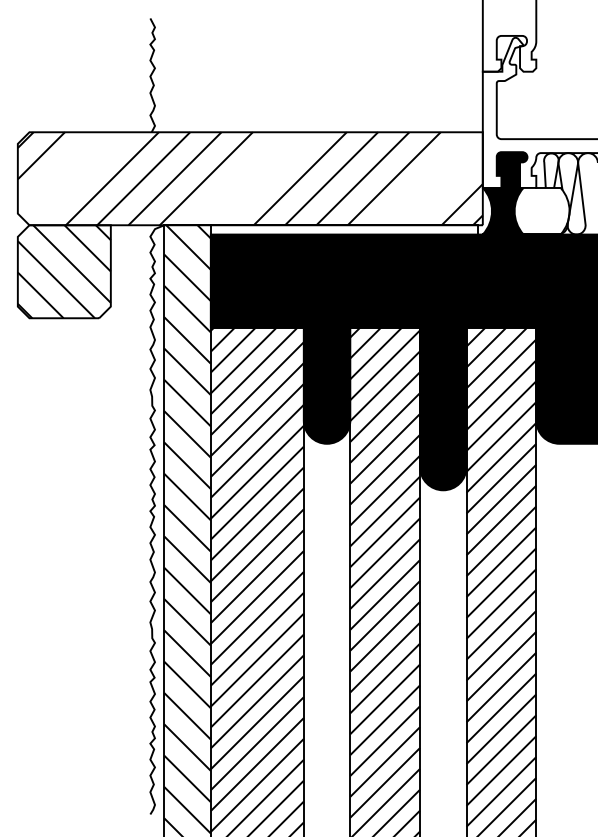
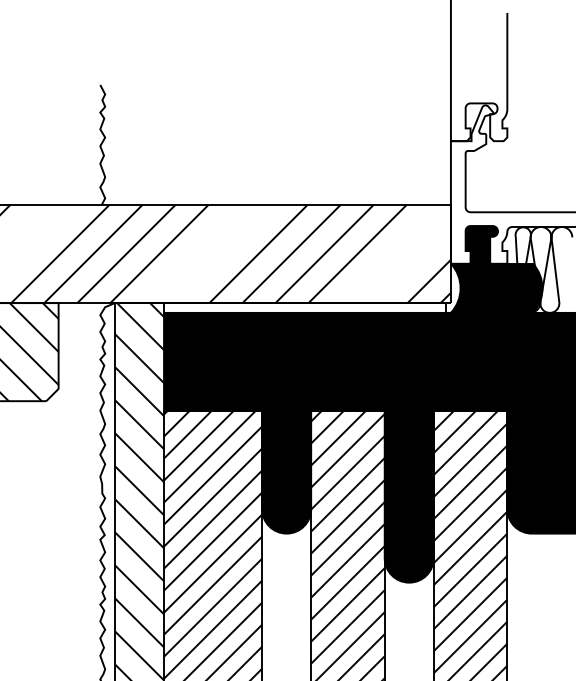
fill: (541, 210) -> (512, 287), added

